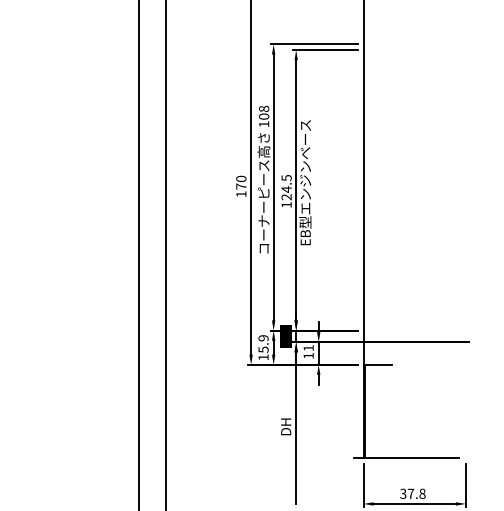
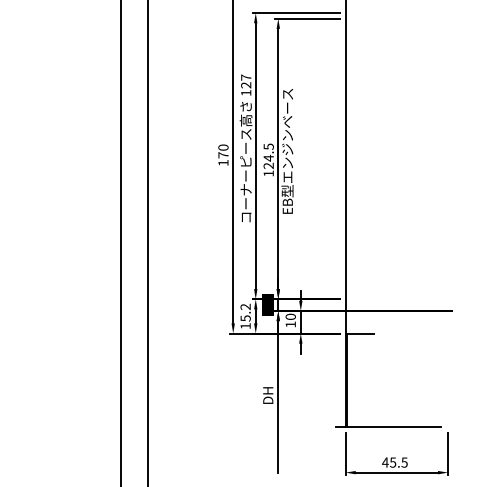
text: (264, 112) -> (246, 81), 108 -> 127
text: (263, 338) -> (245, 307), 15.9 -> 15.2
text: (308, 348) -> (290, 317), 11 -> 10
text: (412, 493) -> (394, 462), 37.8 -> 45.5

